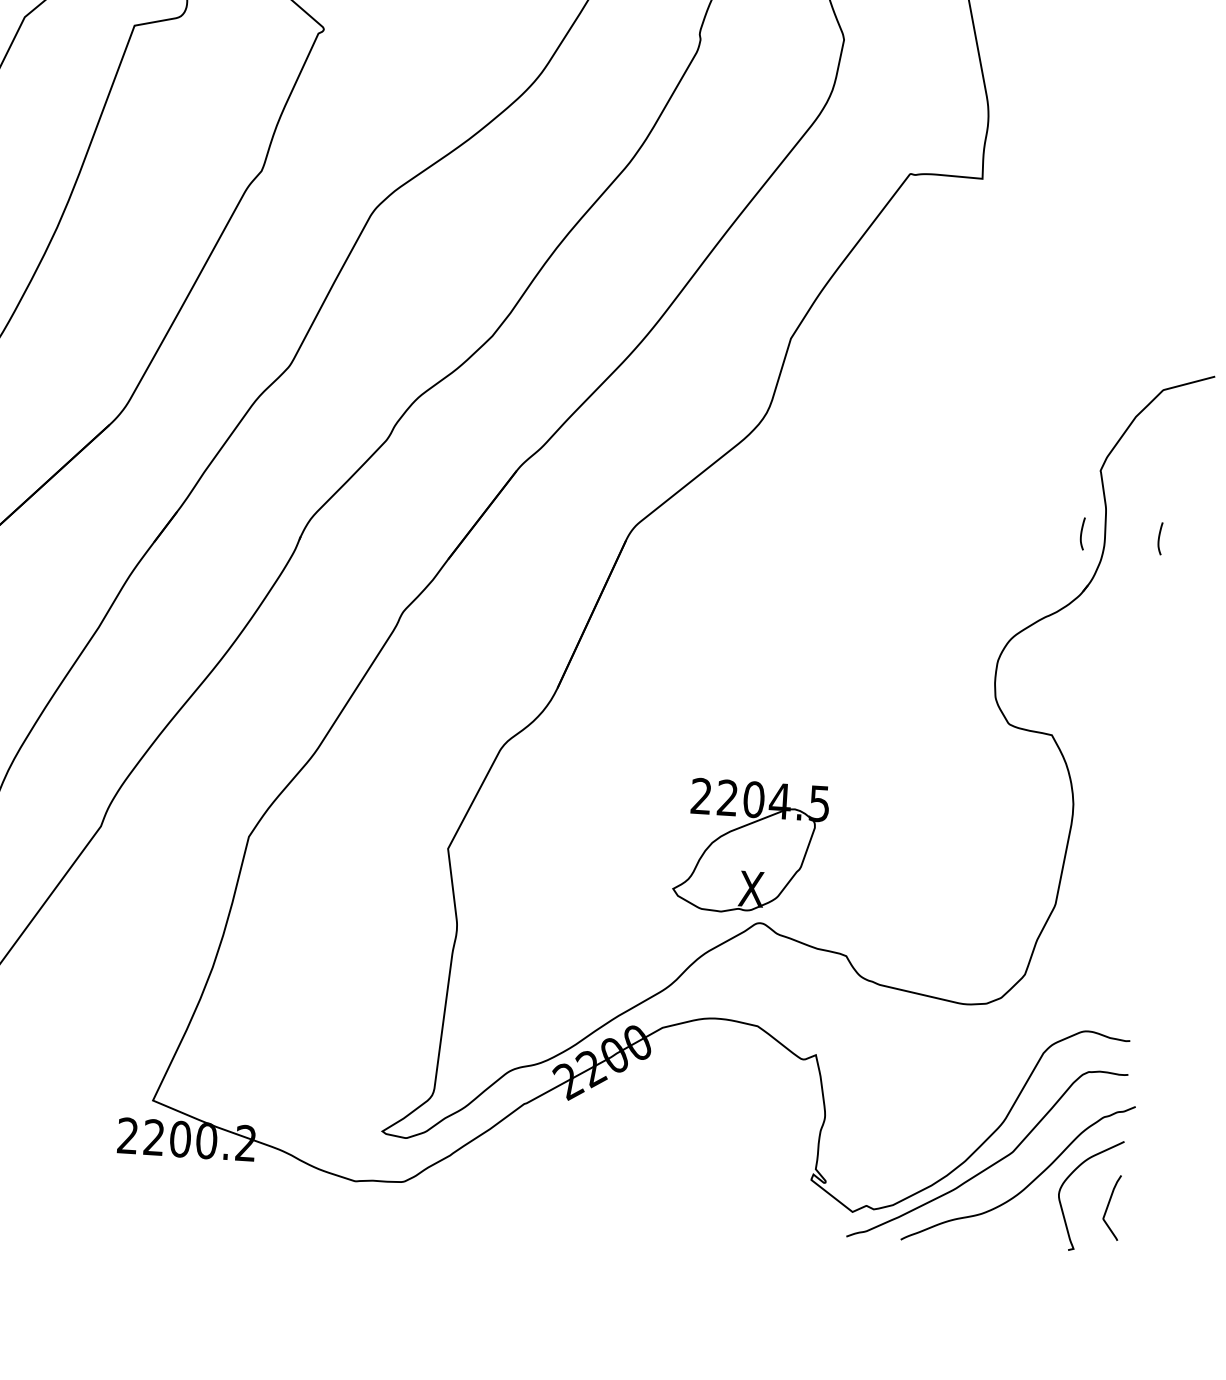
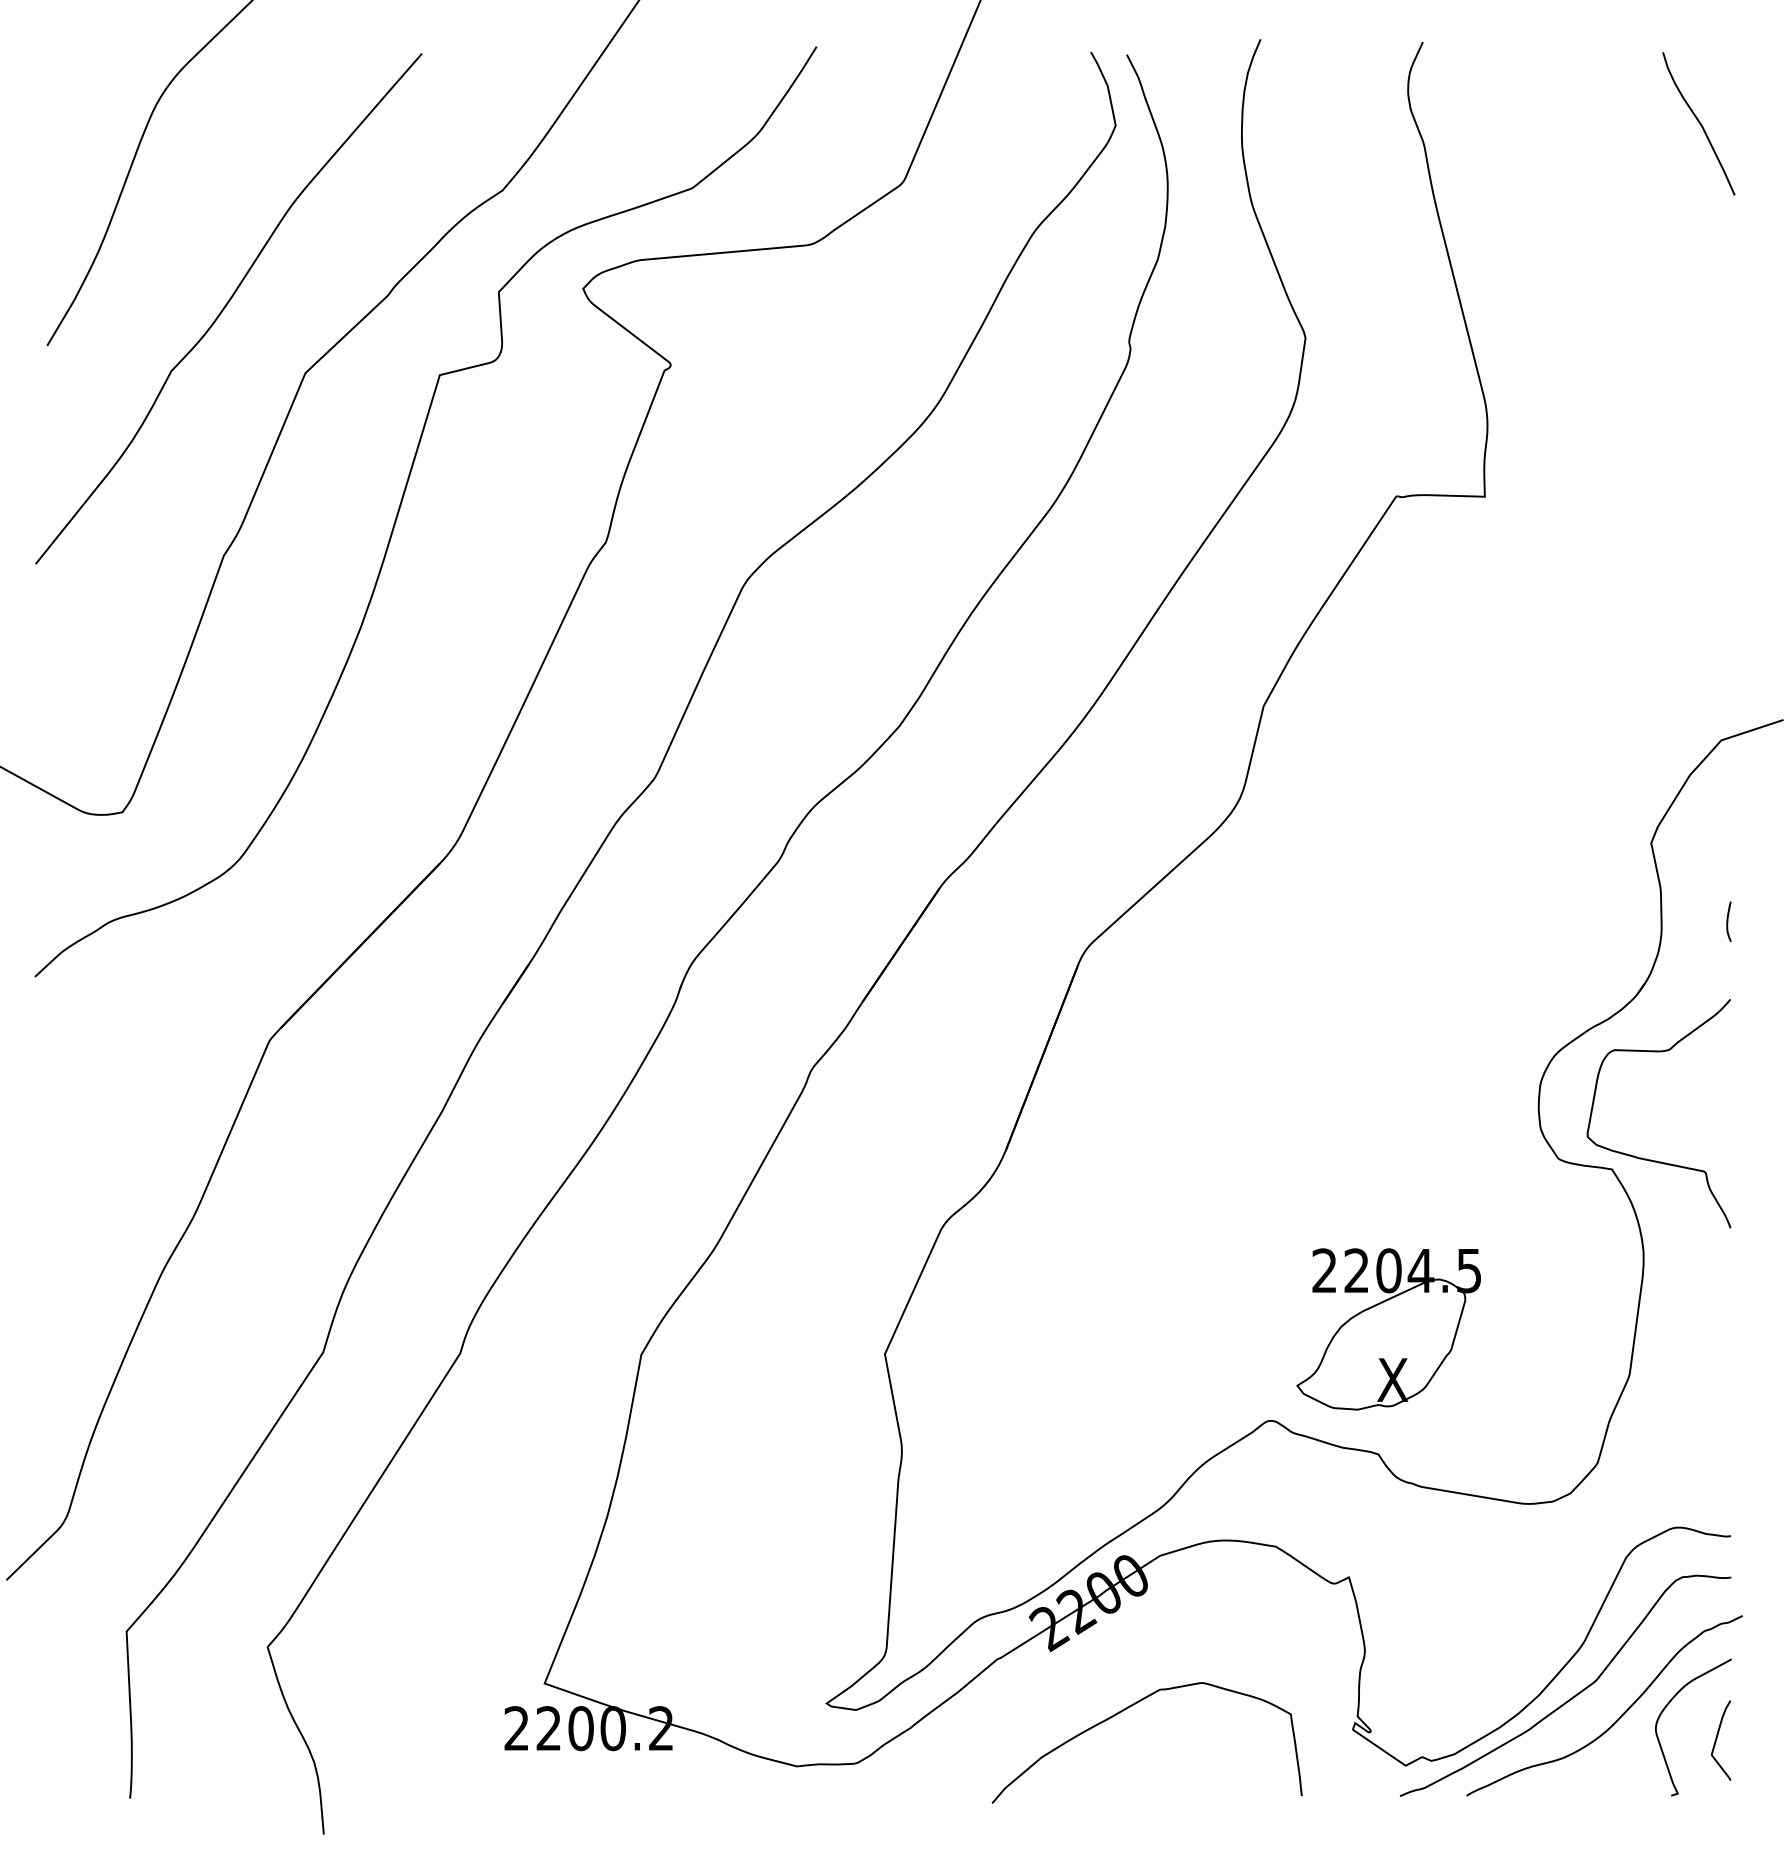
curve: (1082, 533) -> (1633, 921), removed
curve: (1084, 729) -> (1651, 1159), added
part: (750, 847) -> (1388, 1329), moved
curve: (626, 1152) -> (1125, 1710), added

